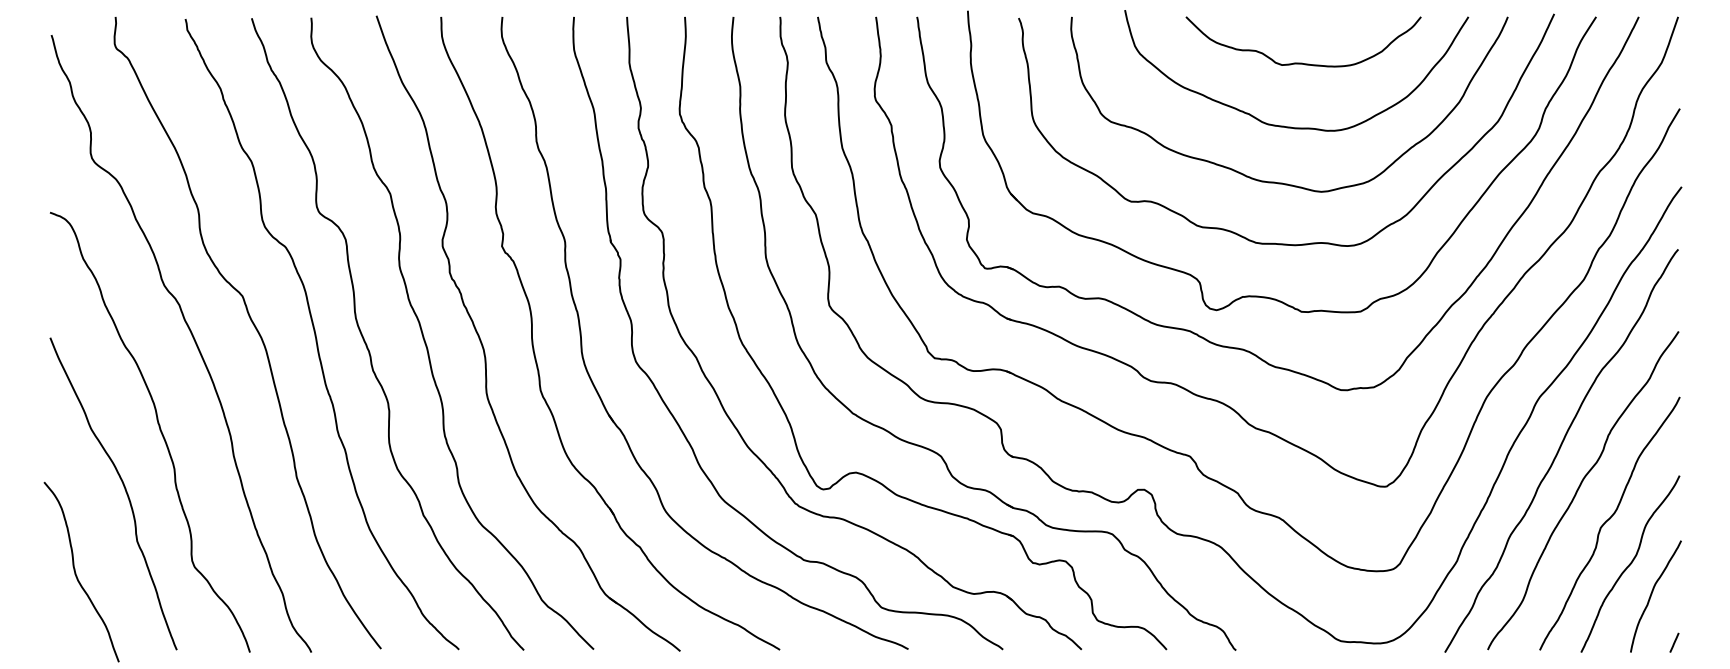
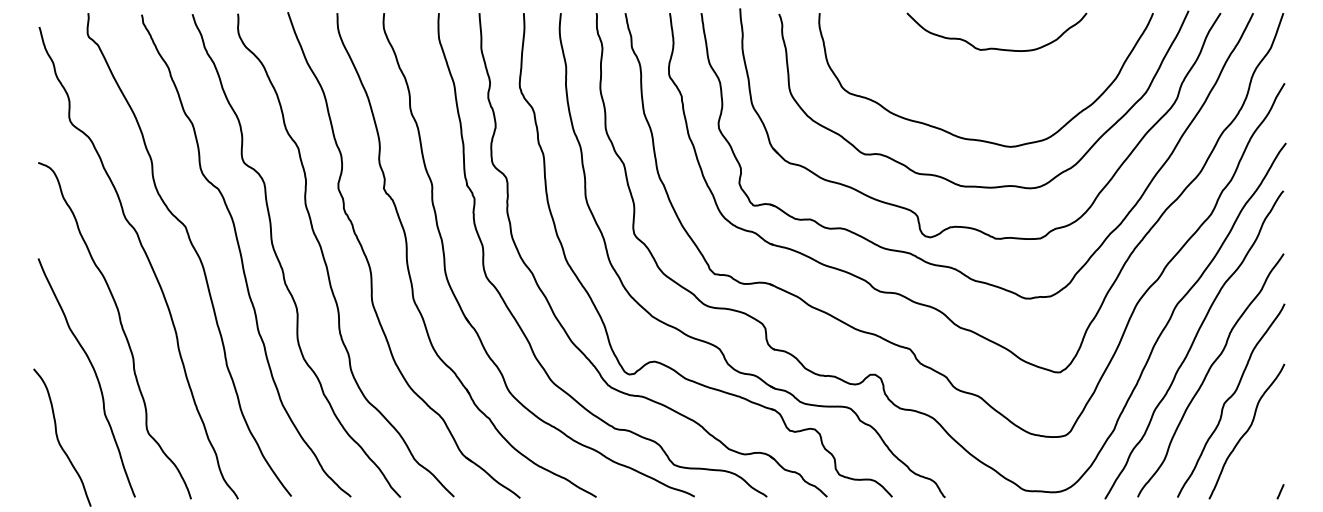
curve: (1291, 126) -> (987, 96), removed
curve: (1652, 594) -> (1263, 454), removed

